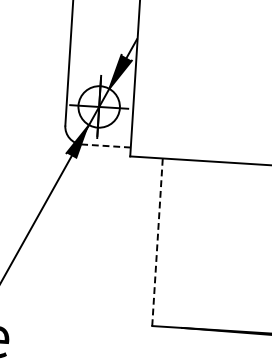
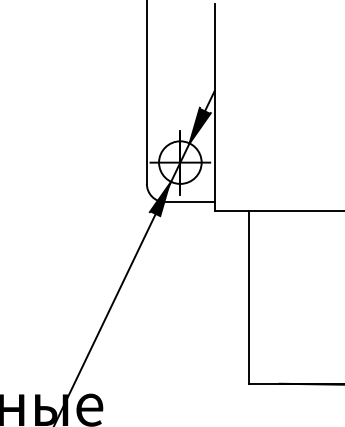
line: (105, 146) -> (189, 202), dashed -> solid
line: (157, 242) -> (248, 297), dashed -> solid

